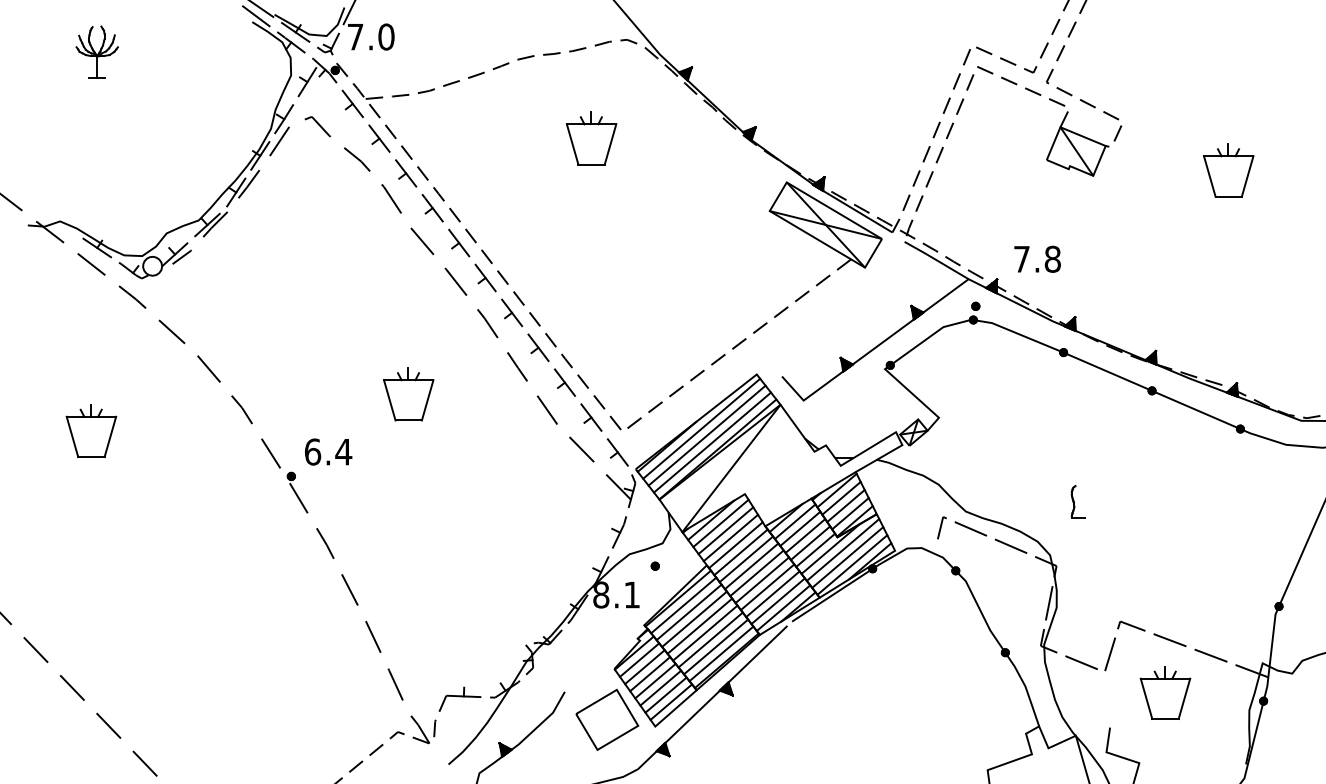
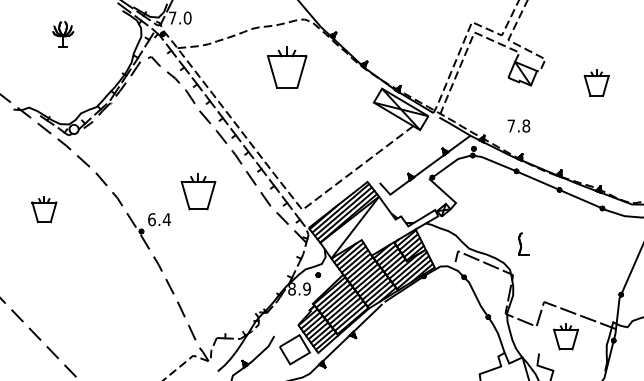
part: (97, 52) -> (63, 34), moved
part: (591, 138) -> (287, 67), size x1.6
text: (1036, 258) -> (518, 125), moved
part: (408, 394) -> (198, 191), size x1.4
part: (1077, 501) -> (523, 243), size x1.4
text: (631, 593) -> (306, 288), 8.1 -> 8.9

